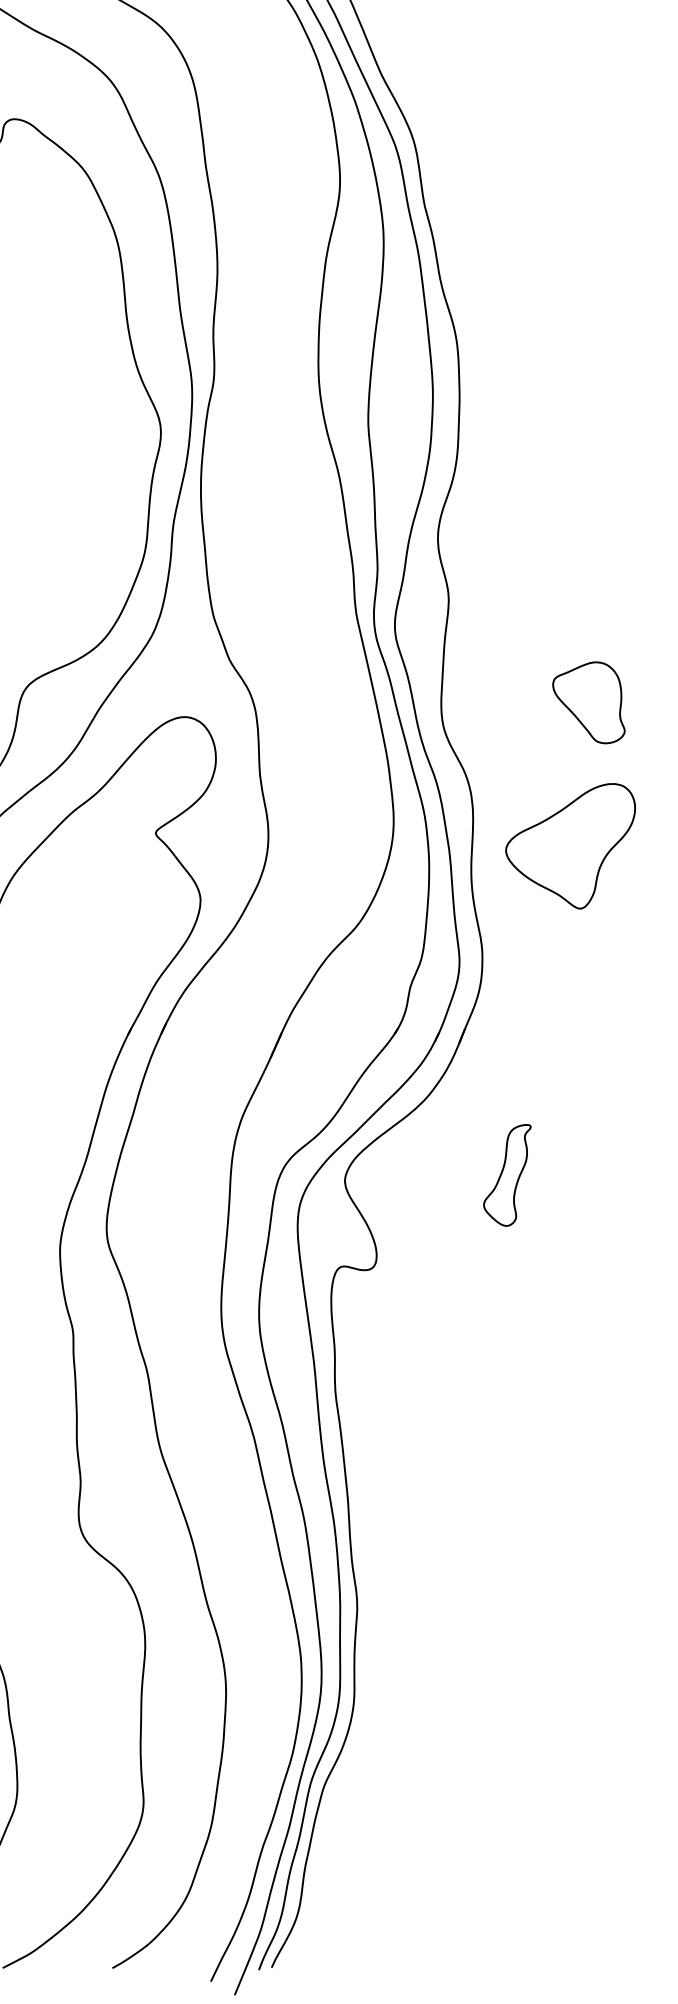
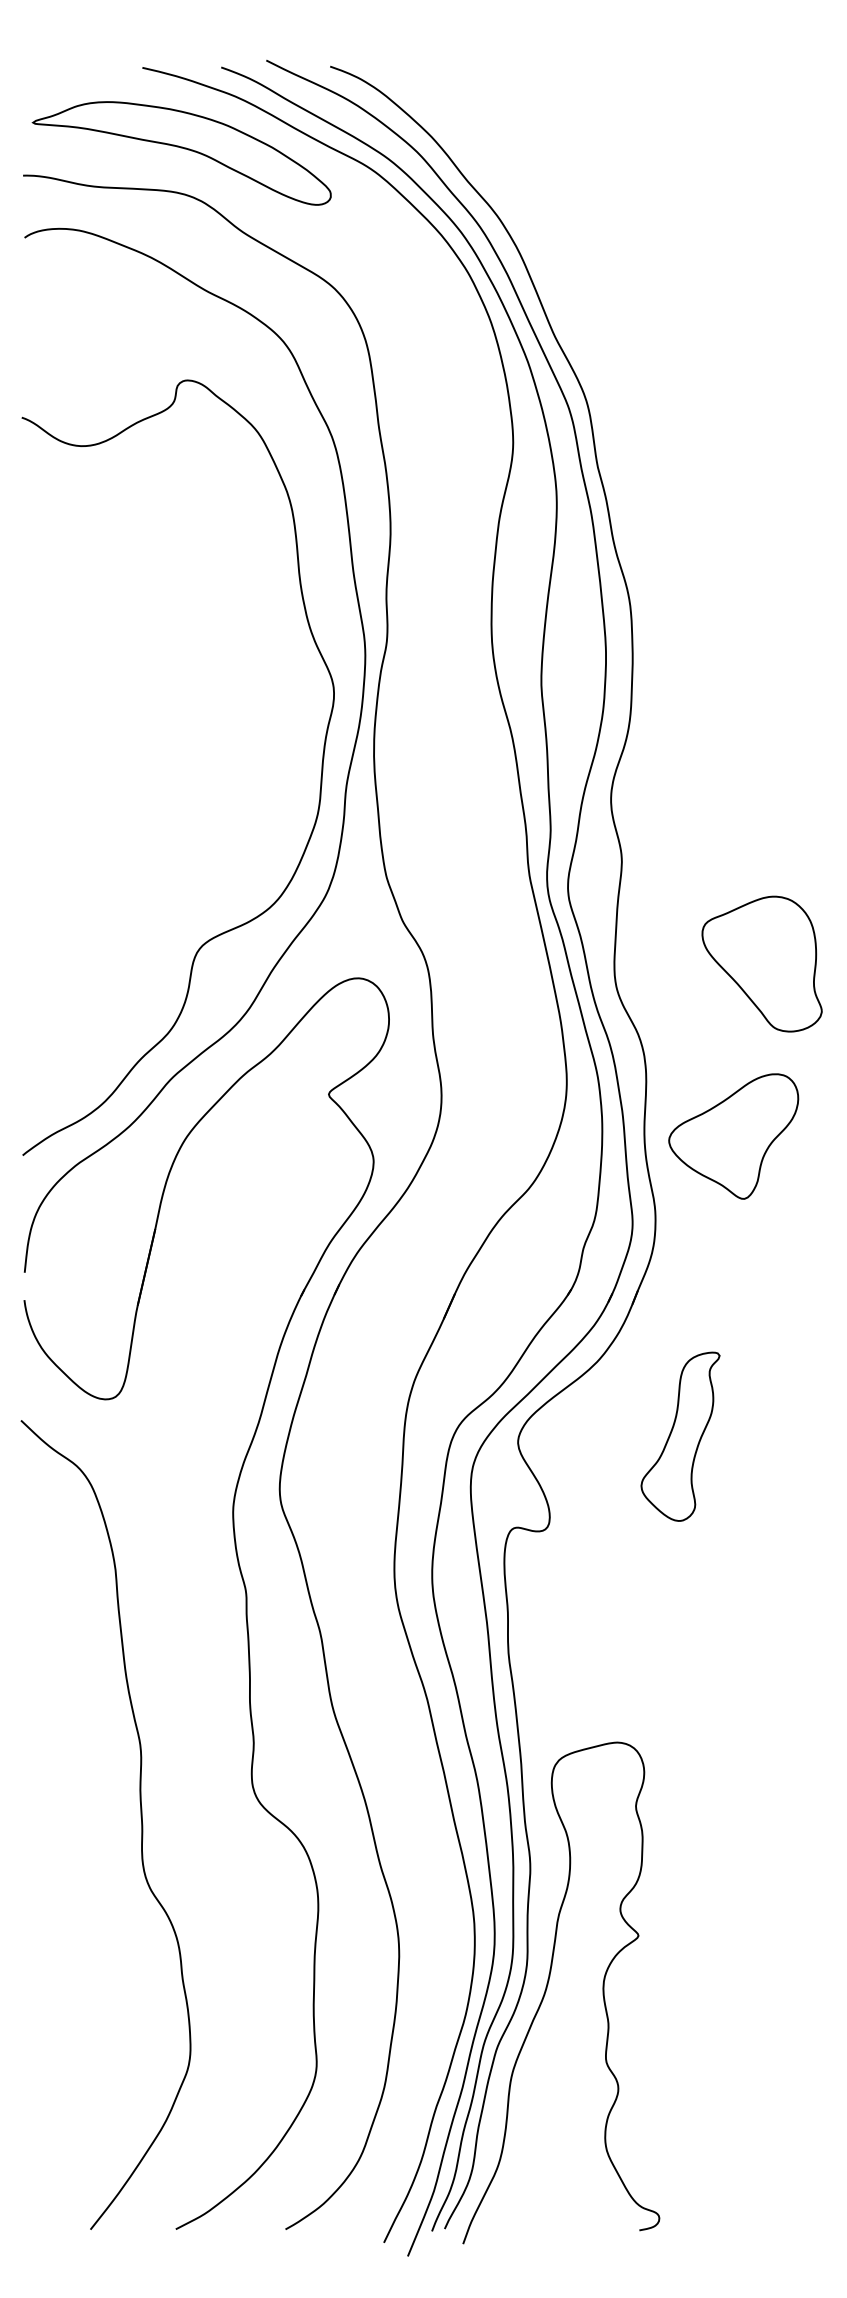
part: (588, 702) -> (761, 963), size x1.67
part: (570, 846) -> (733, 1136), moved
part: (507, 1175) -> (680, 1436), size x1.67
curve: (374, 1727) -> (547, 1988), added

